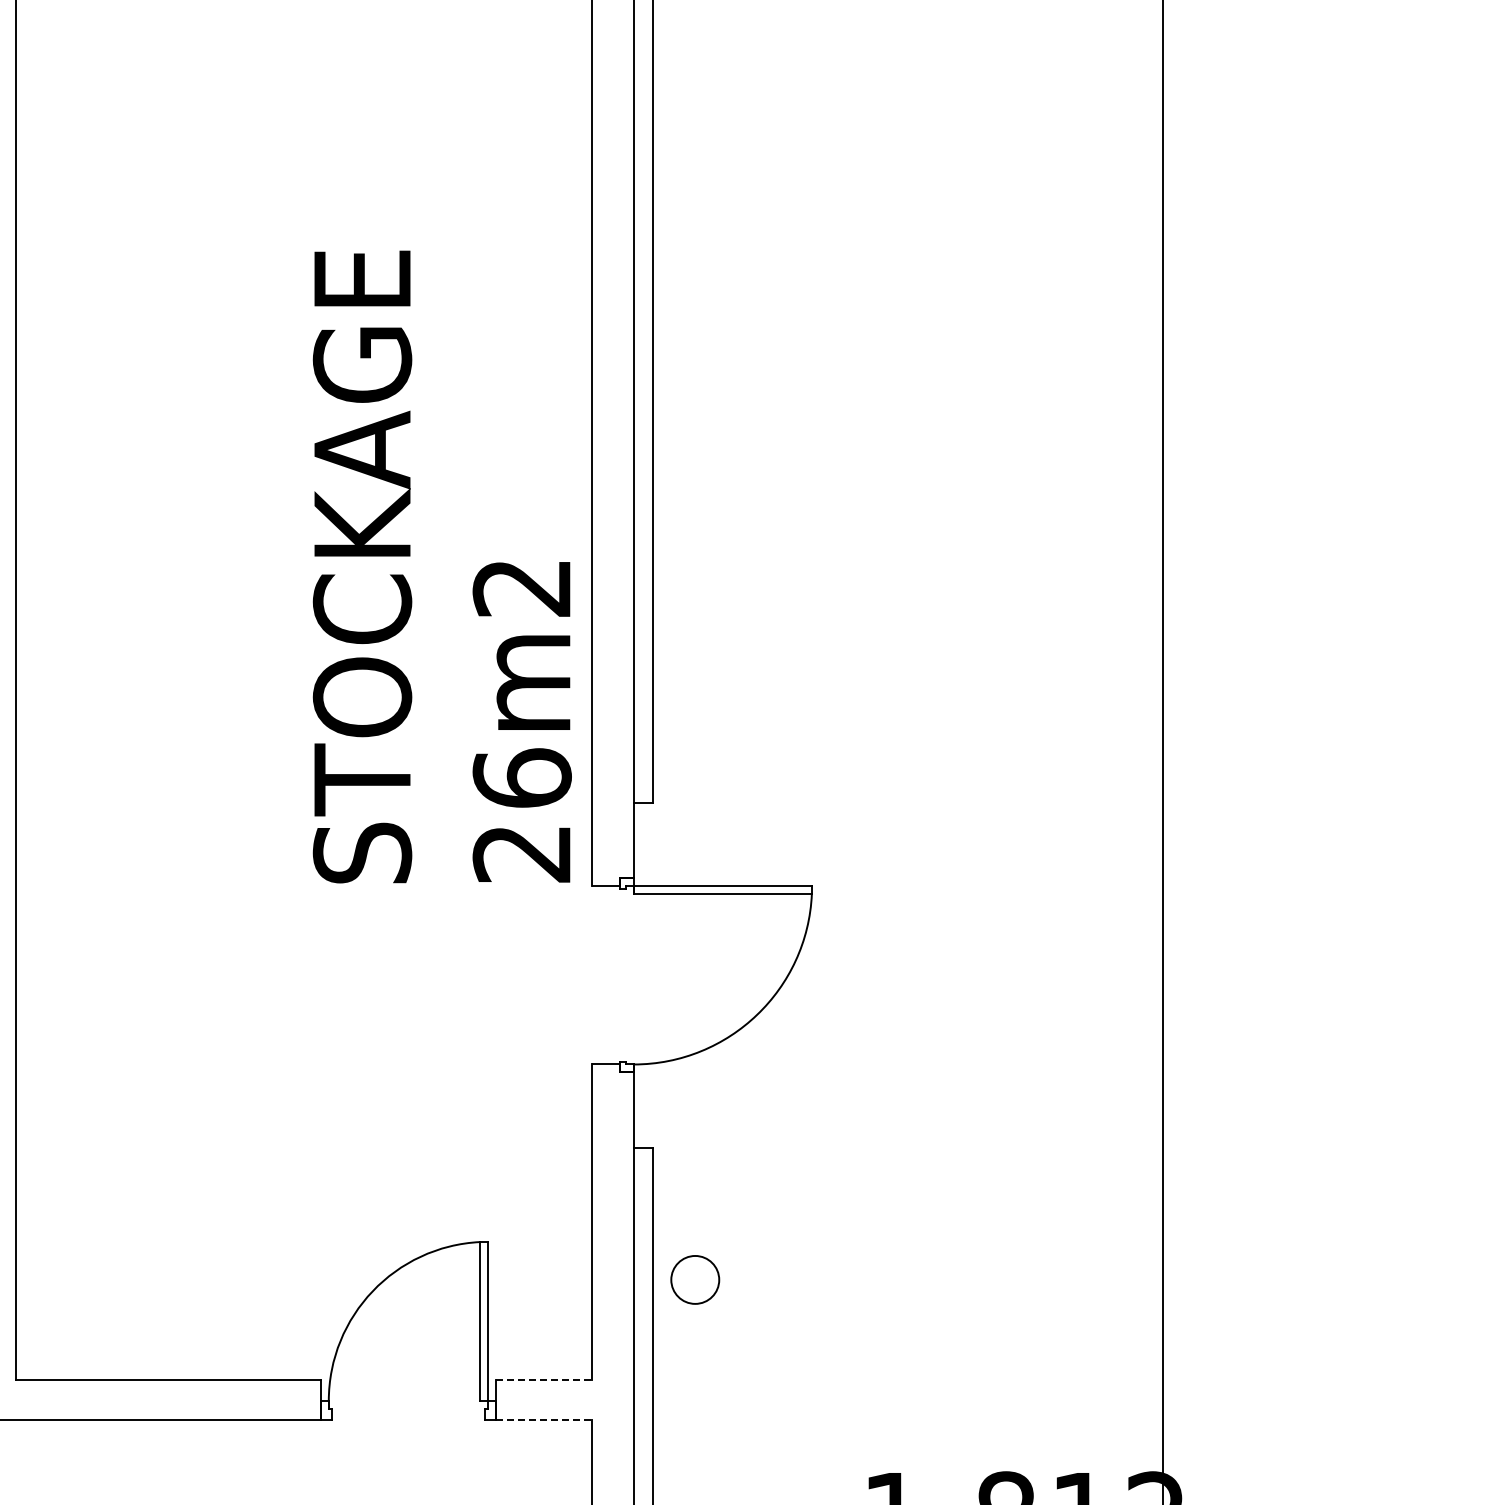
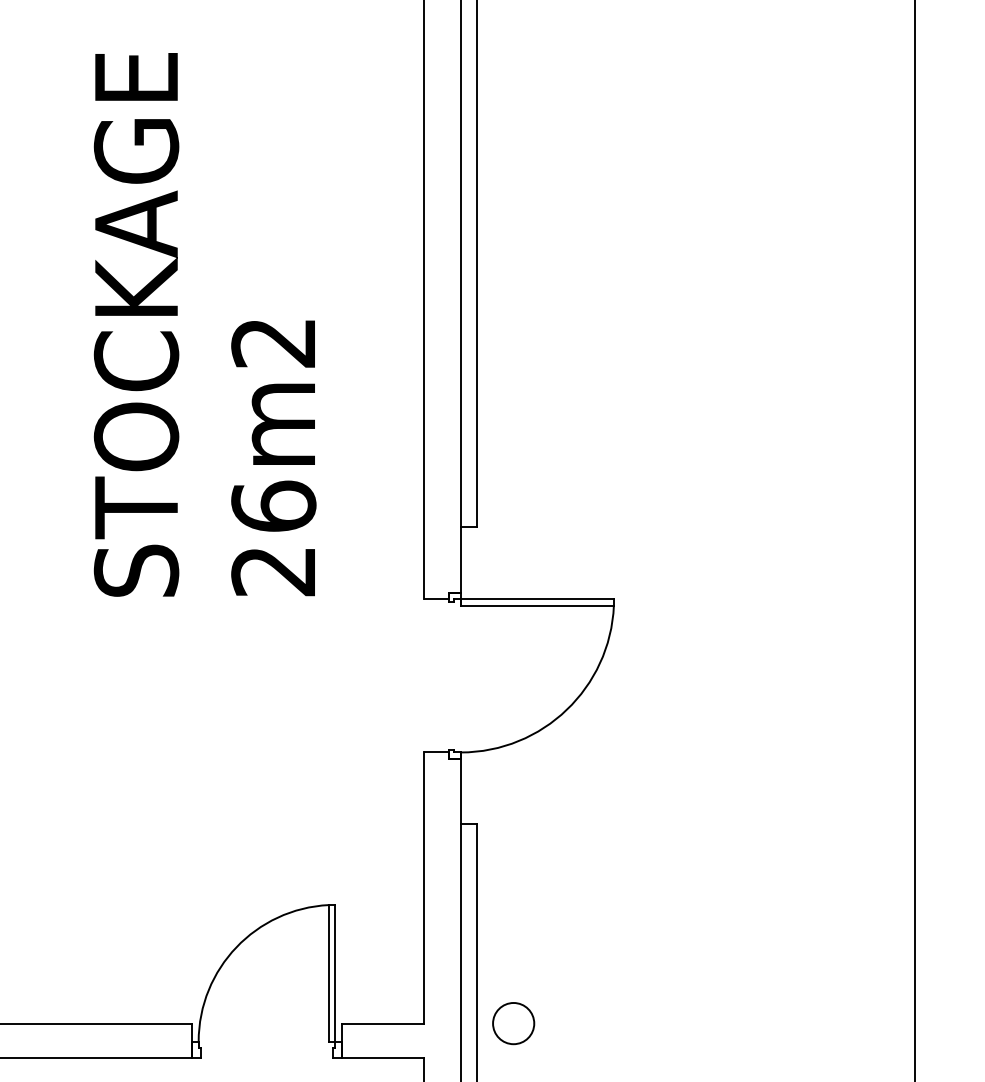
text: (441, 566) -> (204, 324), moved
circle: (695, 1279) -> (513, 1023), moved
line: (543, 1379) -> (383, 1023), dashed -> solid
line: (543, 1420) -> (383, 1058), dashed -> solid

